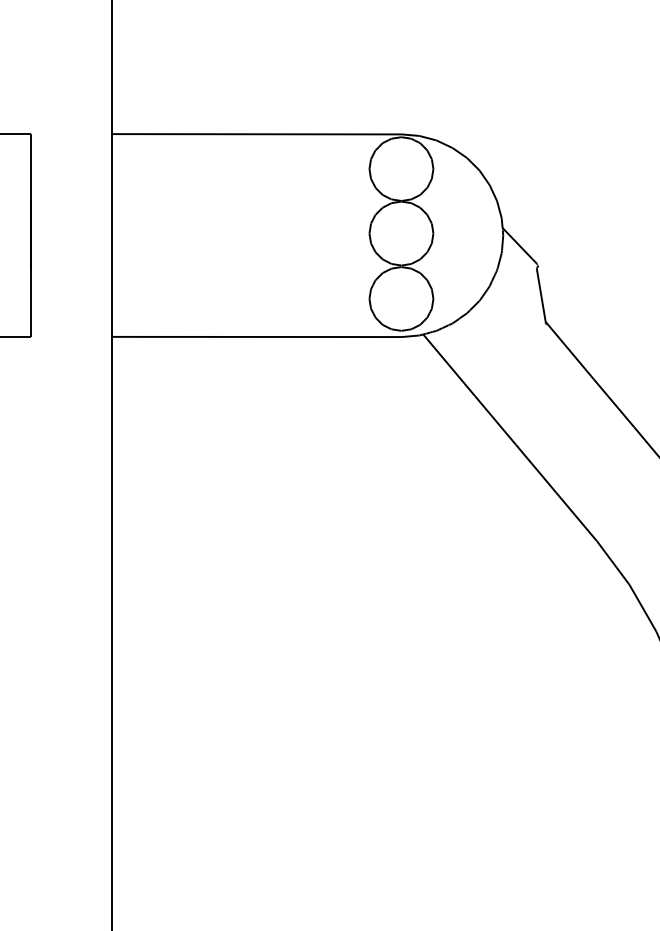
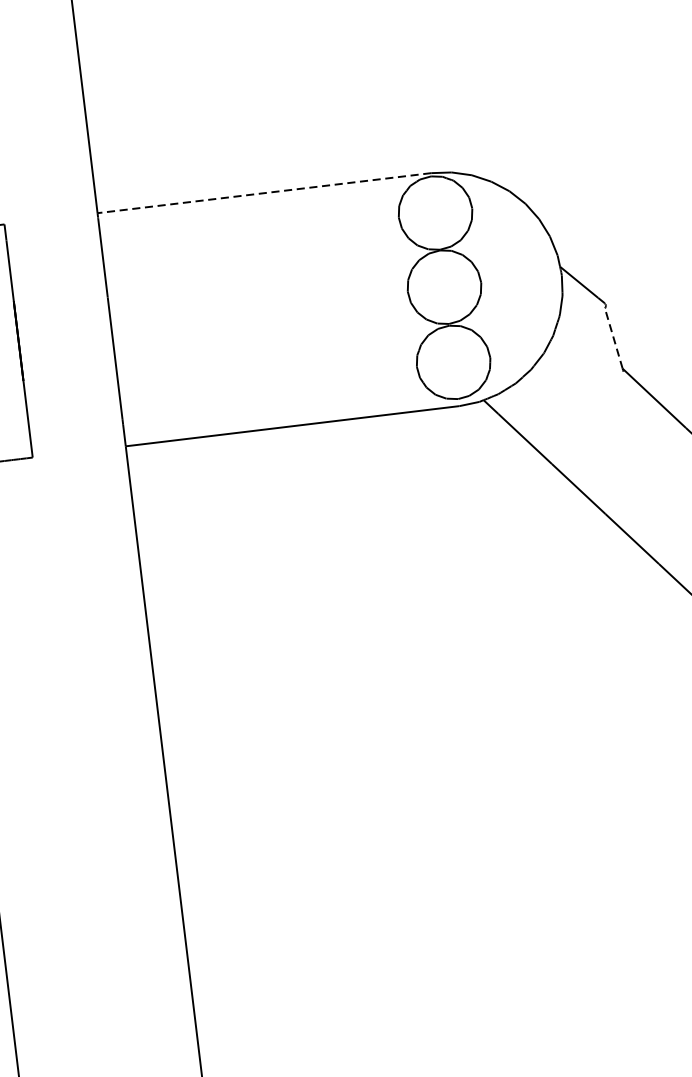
line: (256, 134) -> (264, 193), solid -> dashed
line: (541, 294) -> (614, 337), solid -> dashed

